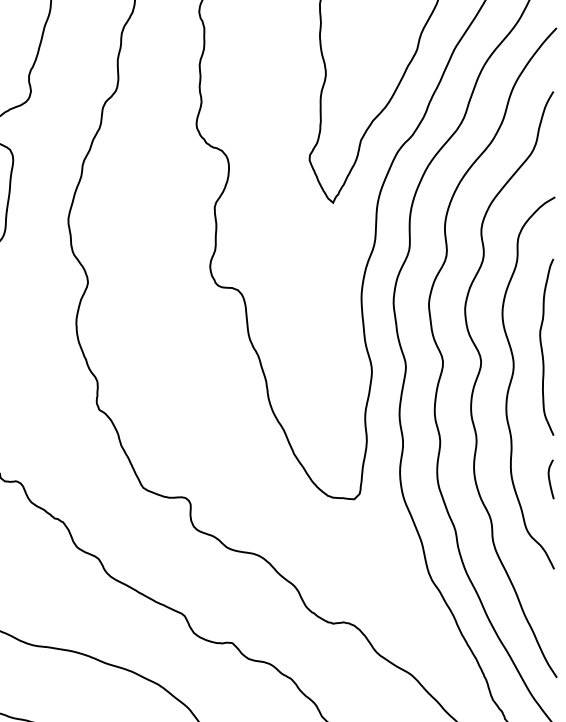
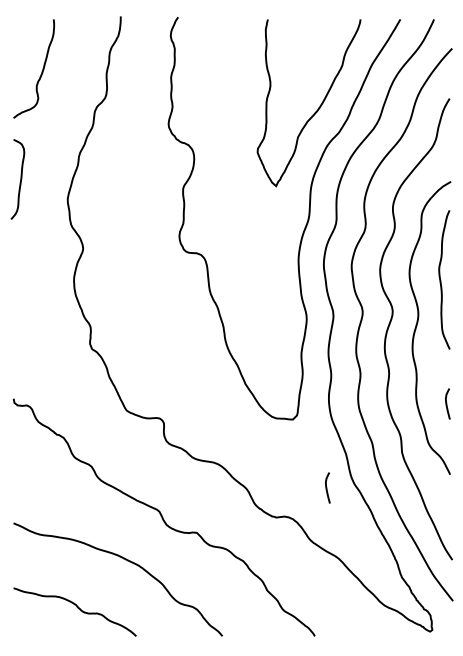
curve: (543, 346) -> (441, 279), moved
curve: (398, 585) -> (327, 487), added

